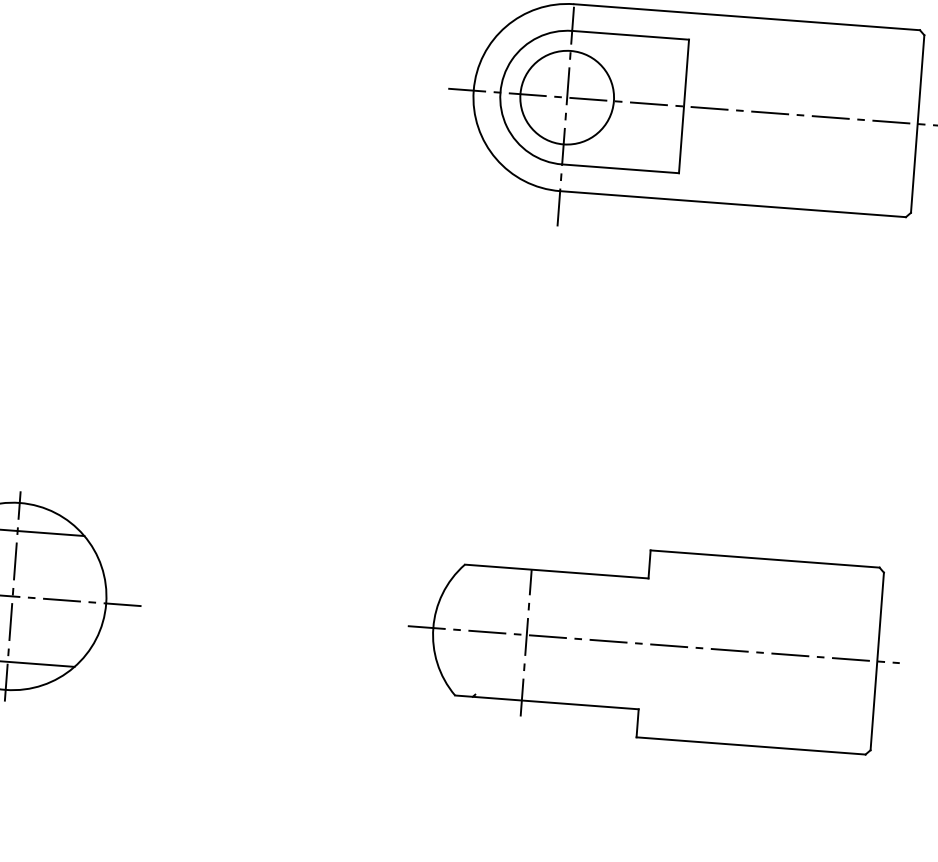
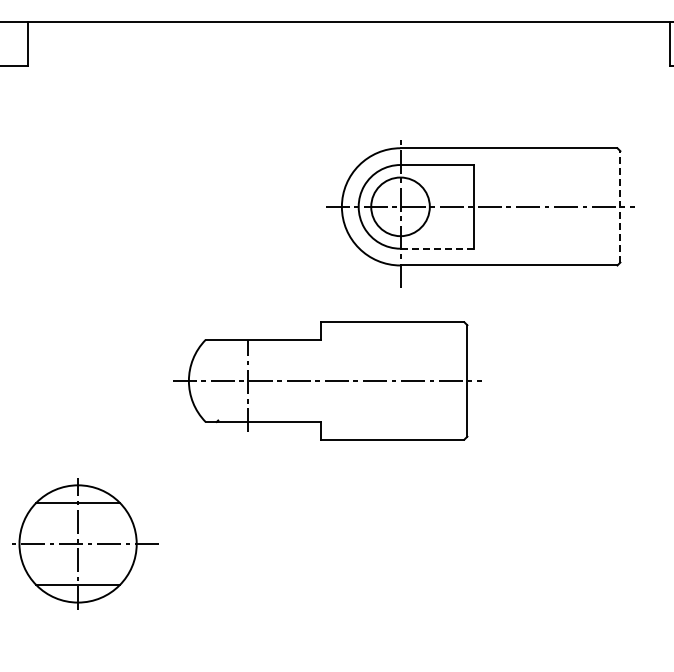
line: (917, 123) -> (620, 206), solid -> dashed
line: (621, 168) -> (437, 248), solid -> dashed
part: (654, 643) -> (327, 380), moved

